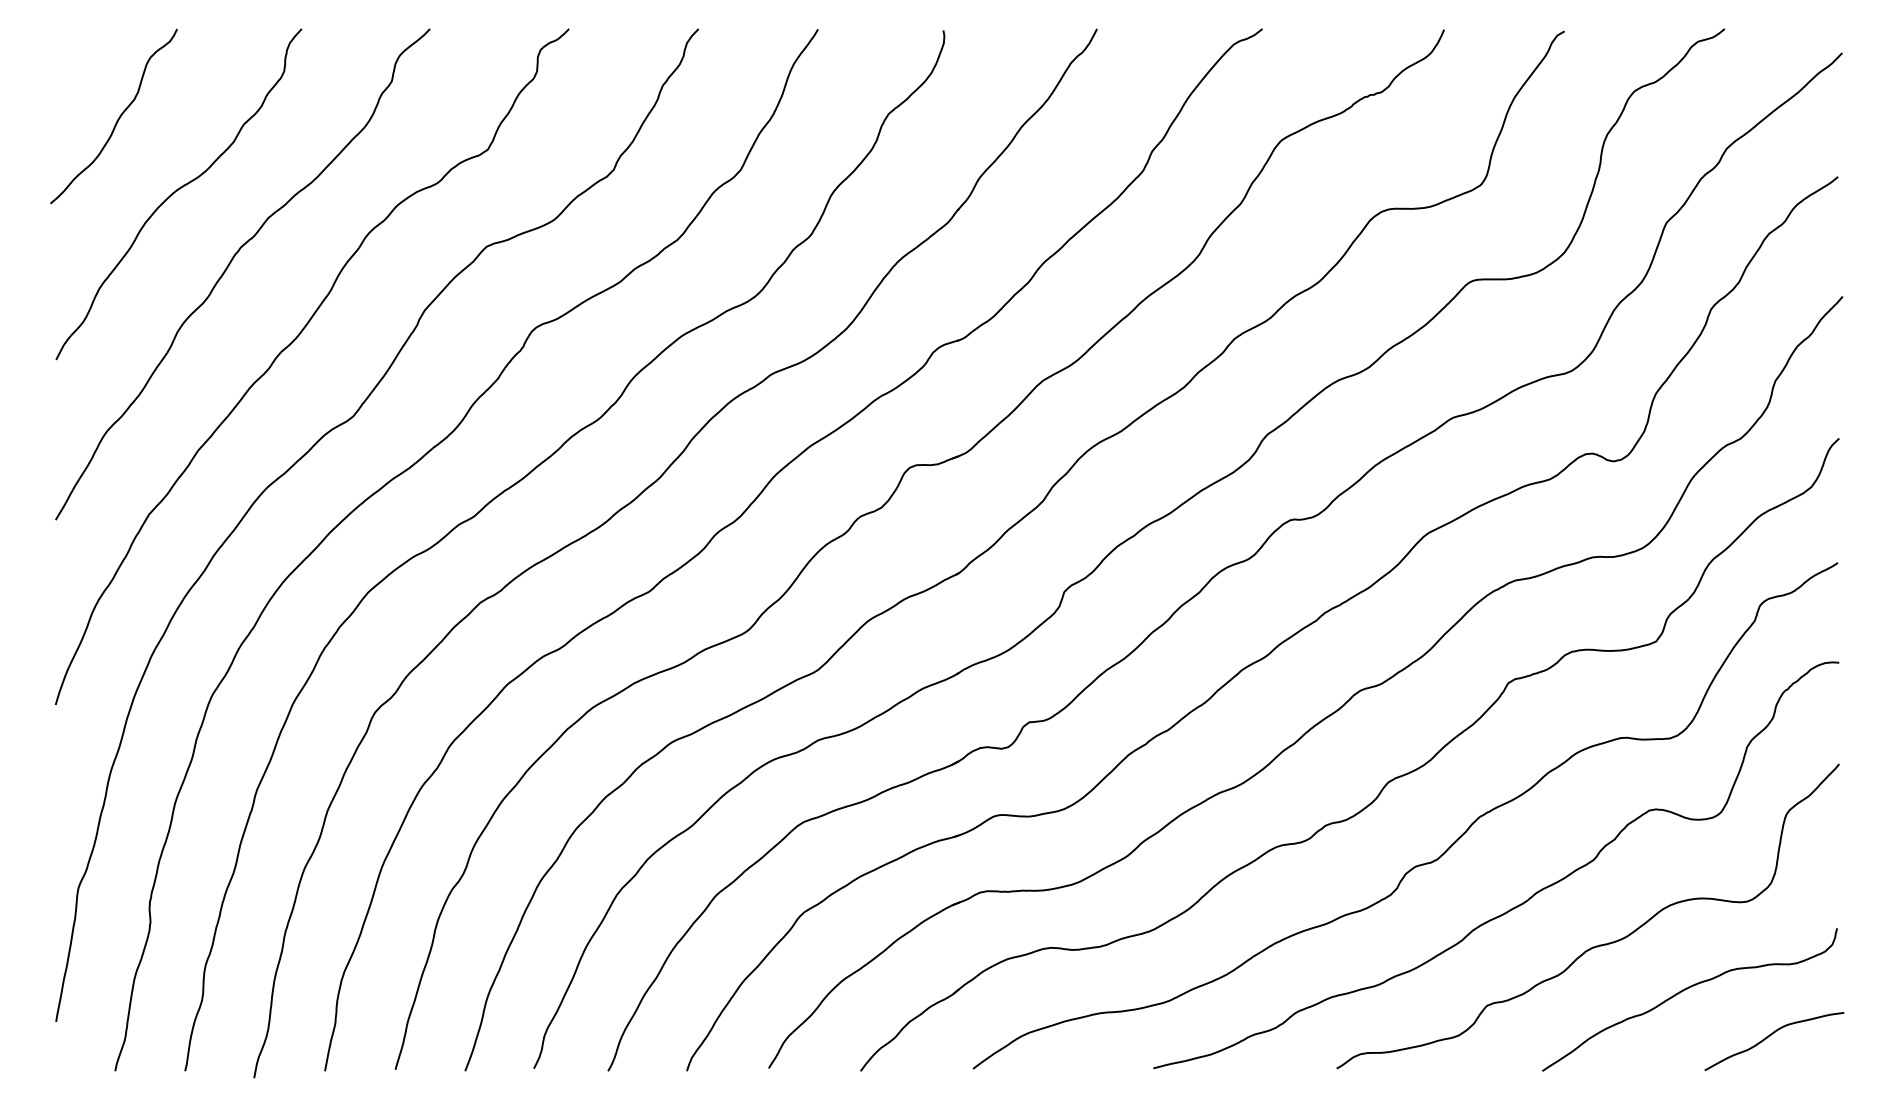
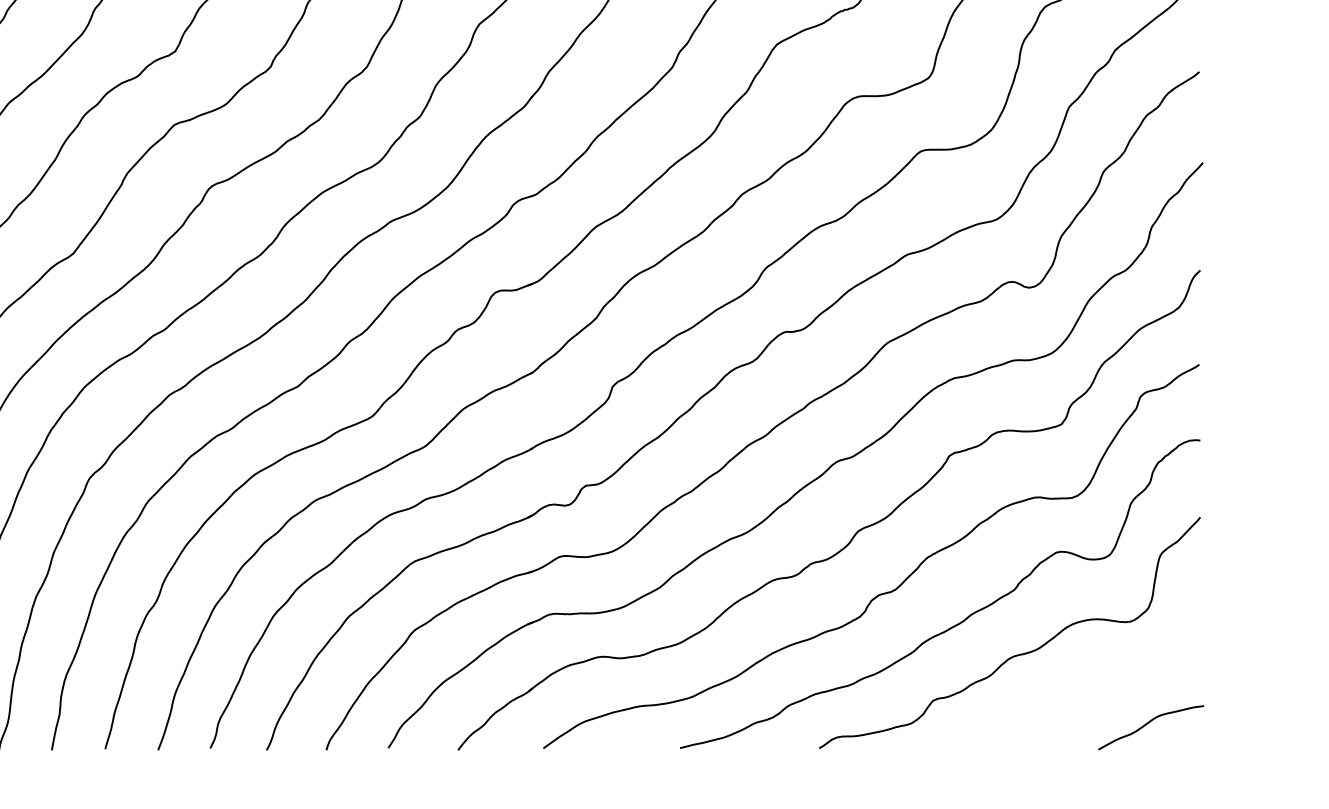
curve: (1685, 990) -> (1083, 689), removed

